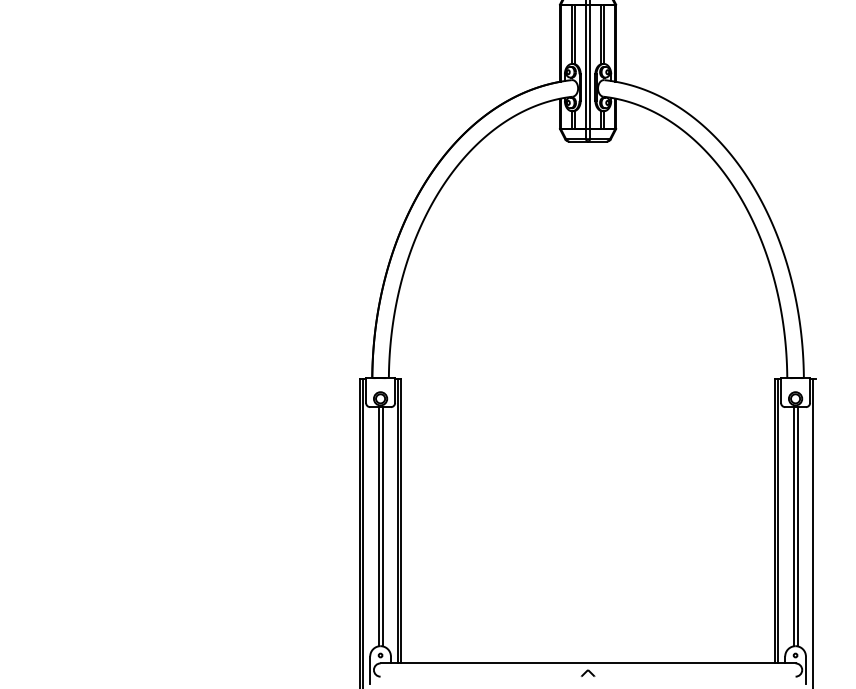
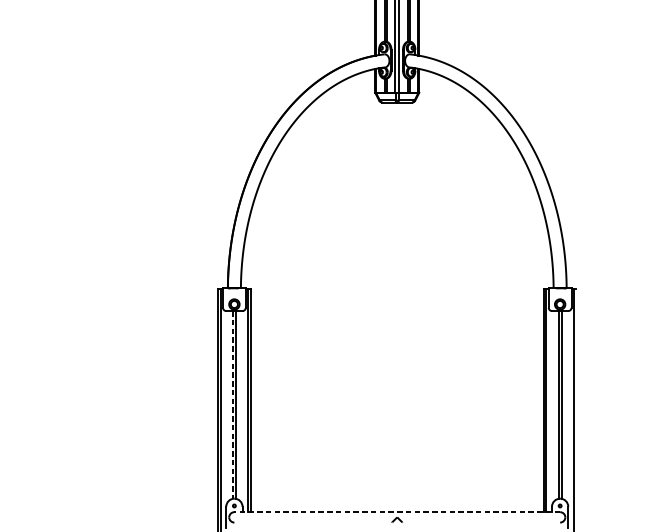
line: (378, 526) -> (232, 404), solid -> dashed
line: (587, 663) -> (396, 512), solid -> dashed

